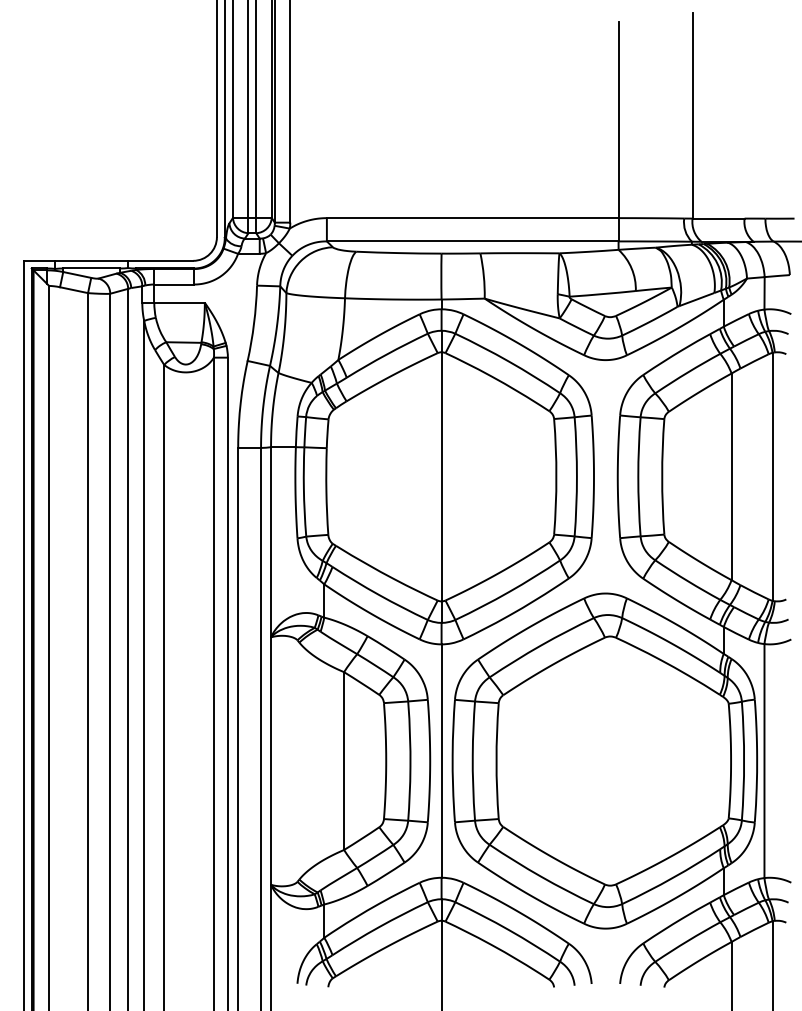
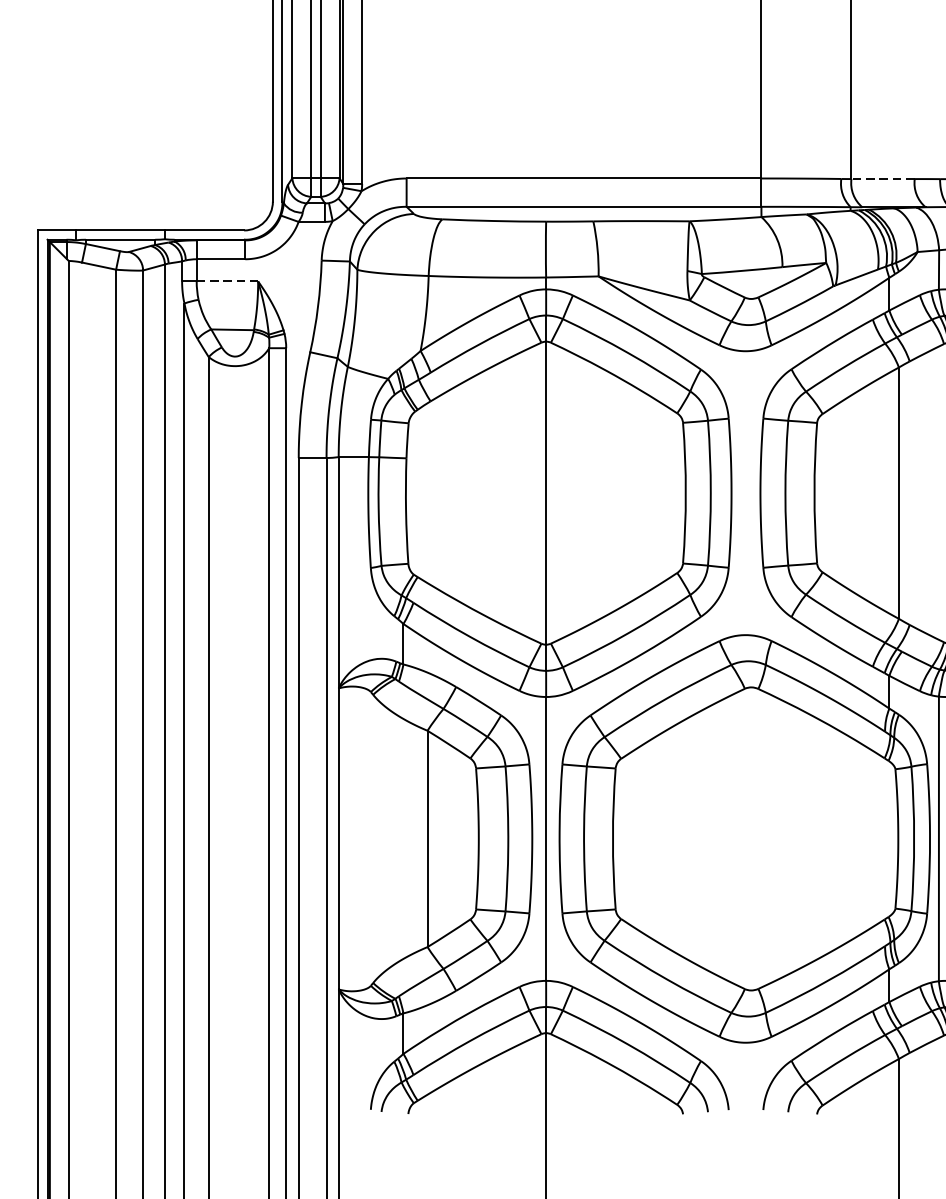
line: (718, 218) -> (882, 178), solid -> dashed
line: (180, 302) -> (228, 281), solid -> dashed

